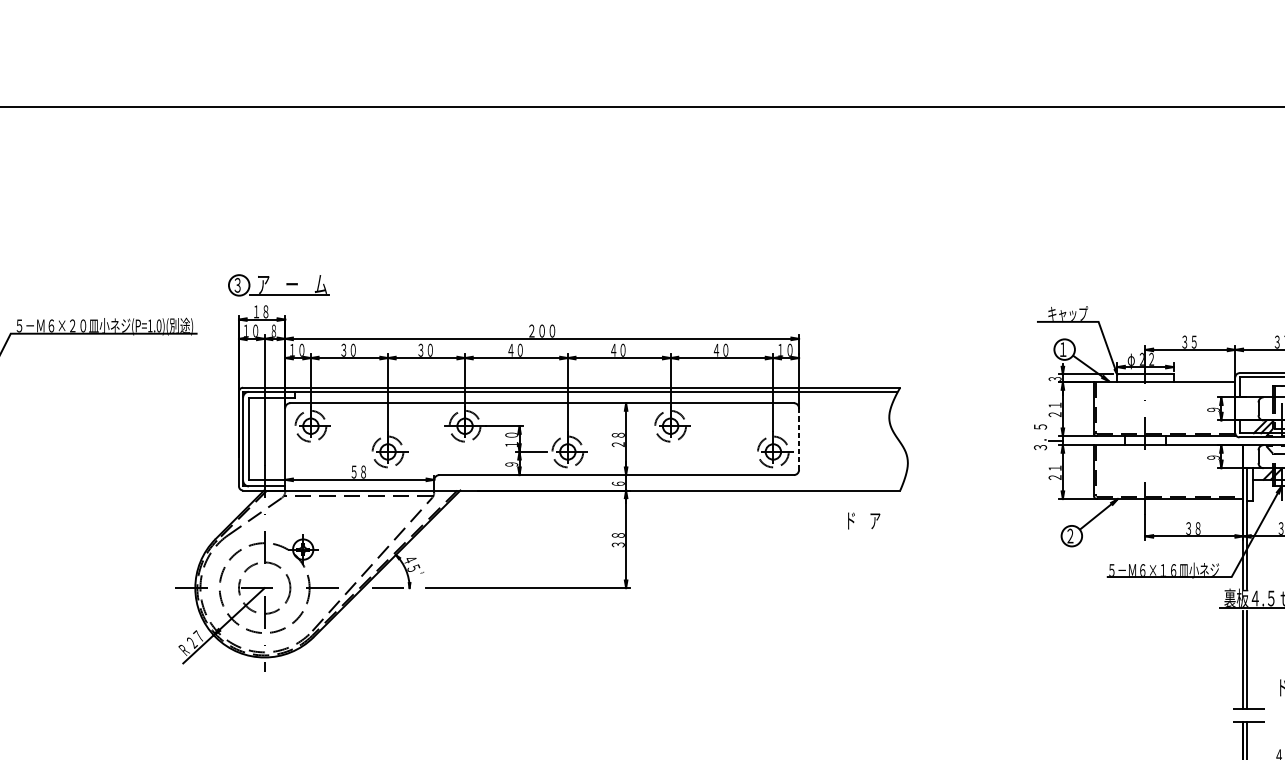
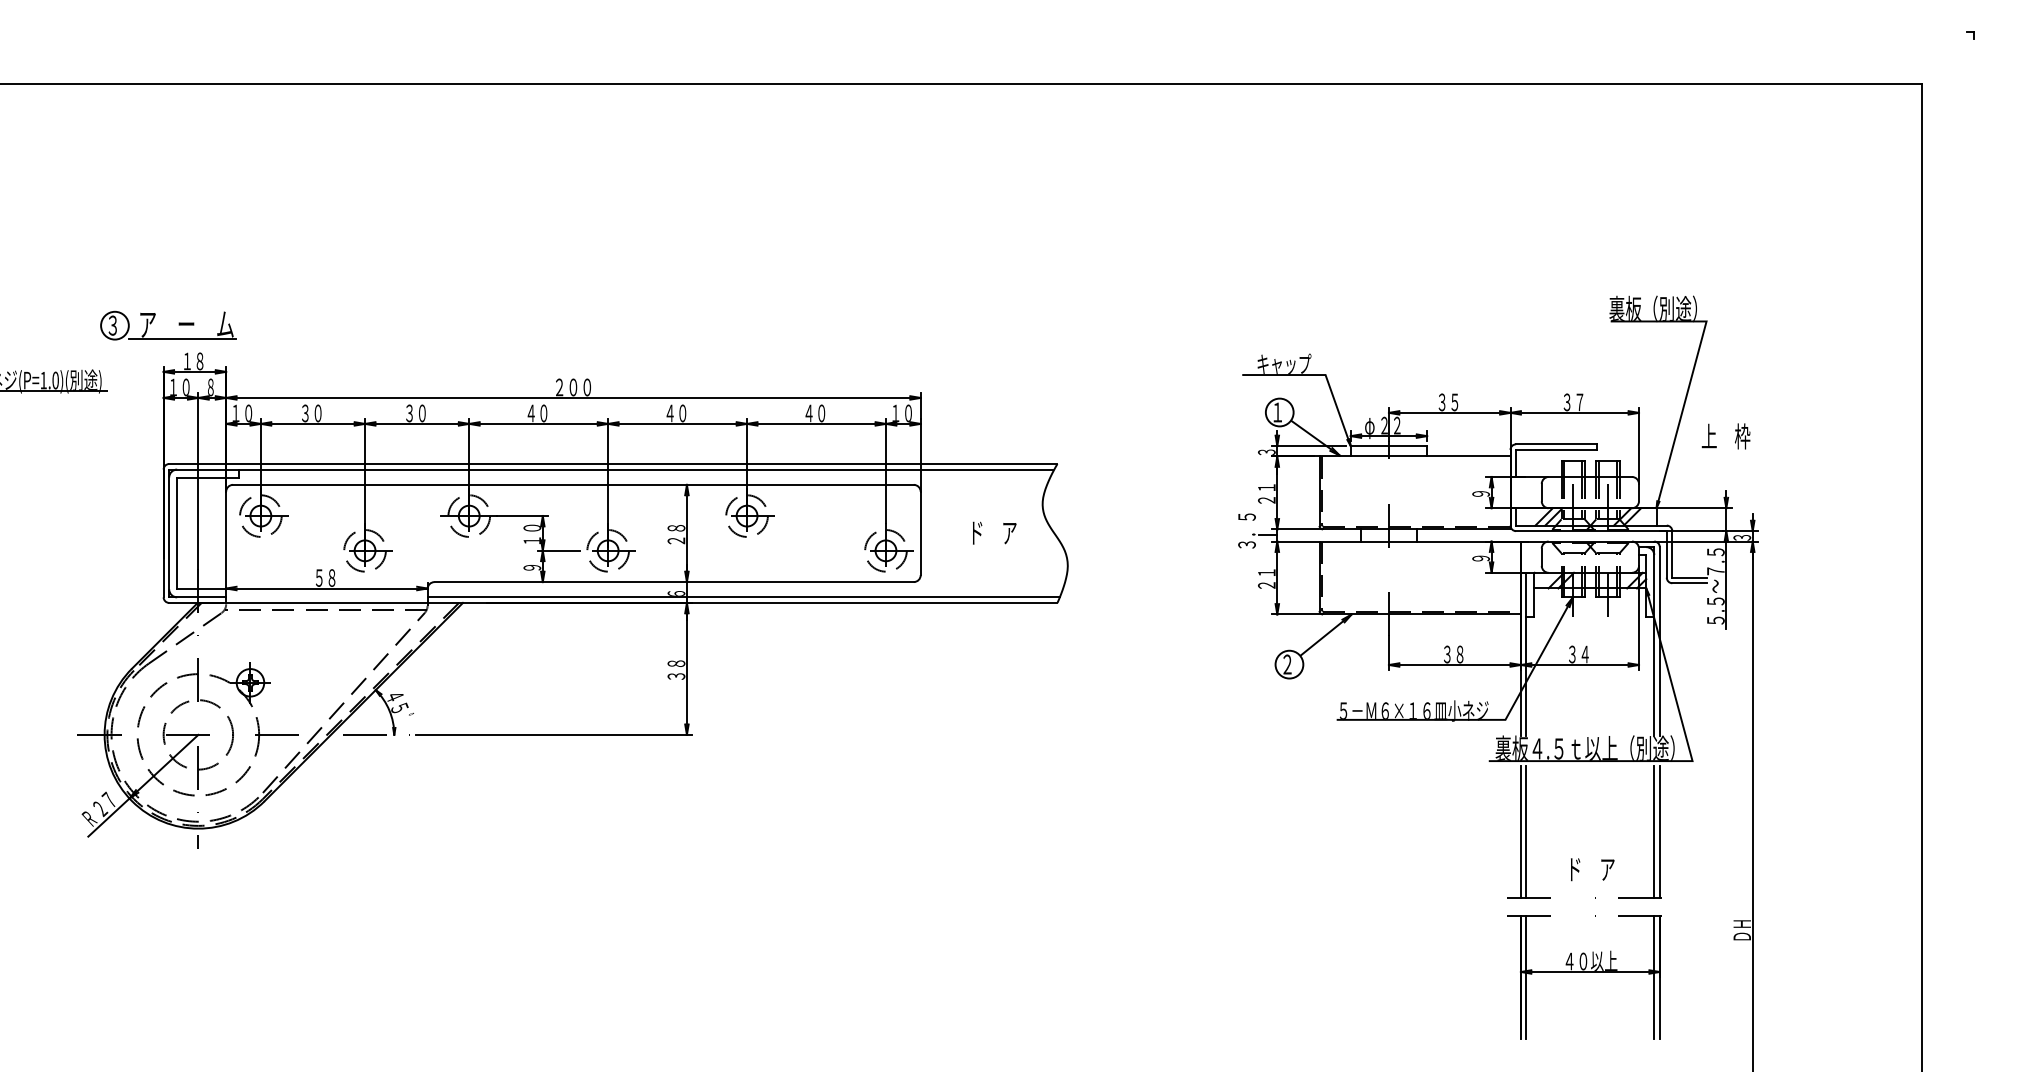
part: (286, 285) -> (178, 325), moved
line: (798, 439) -> (920, 533), dashed -> solid
line: (667, 486) -> (743, 597), added
text: (864, 520) -> (994, 532), moved

